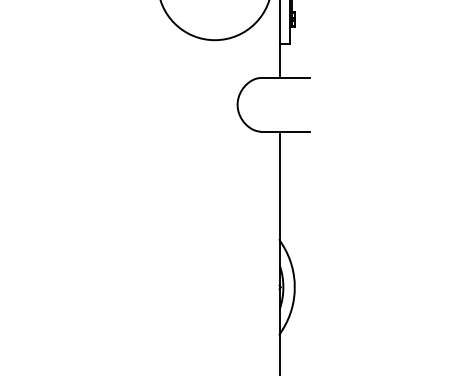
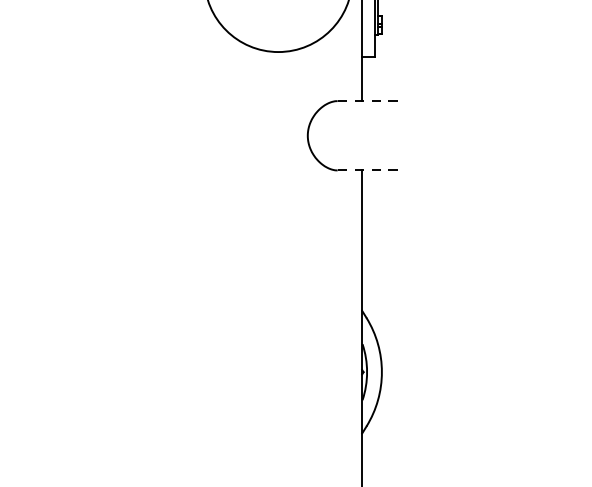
line: (285, 78) -> (369, 101), solid -> dashed
line: (285, 131) -> (369, 170), solid -> dashed

